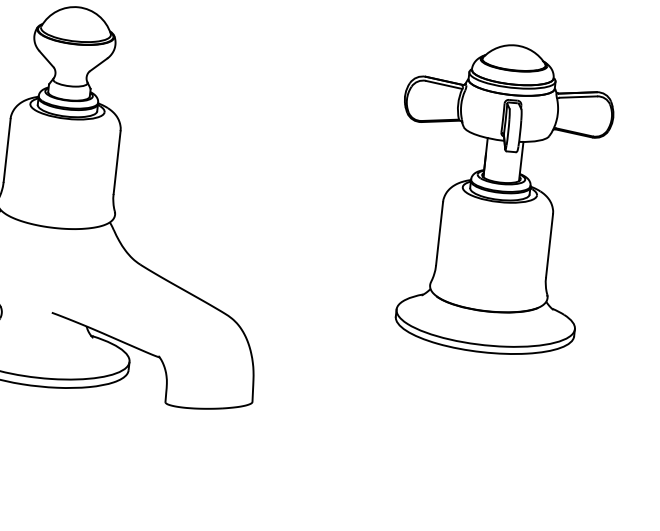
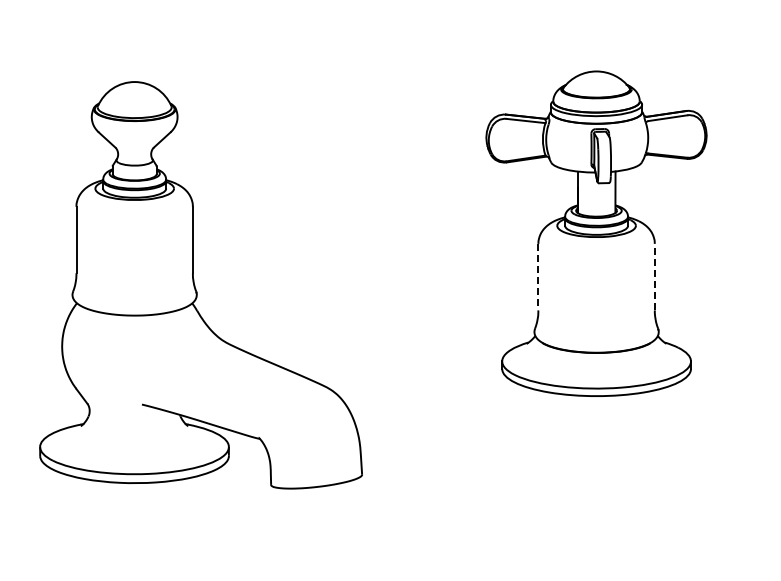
line: (439, 234) -> (538, 277), solid -> dashed
line: (549, 245) -> (654, 276), solid -> dashed

